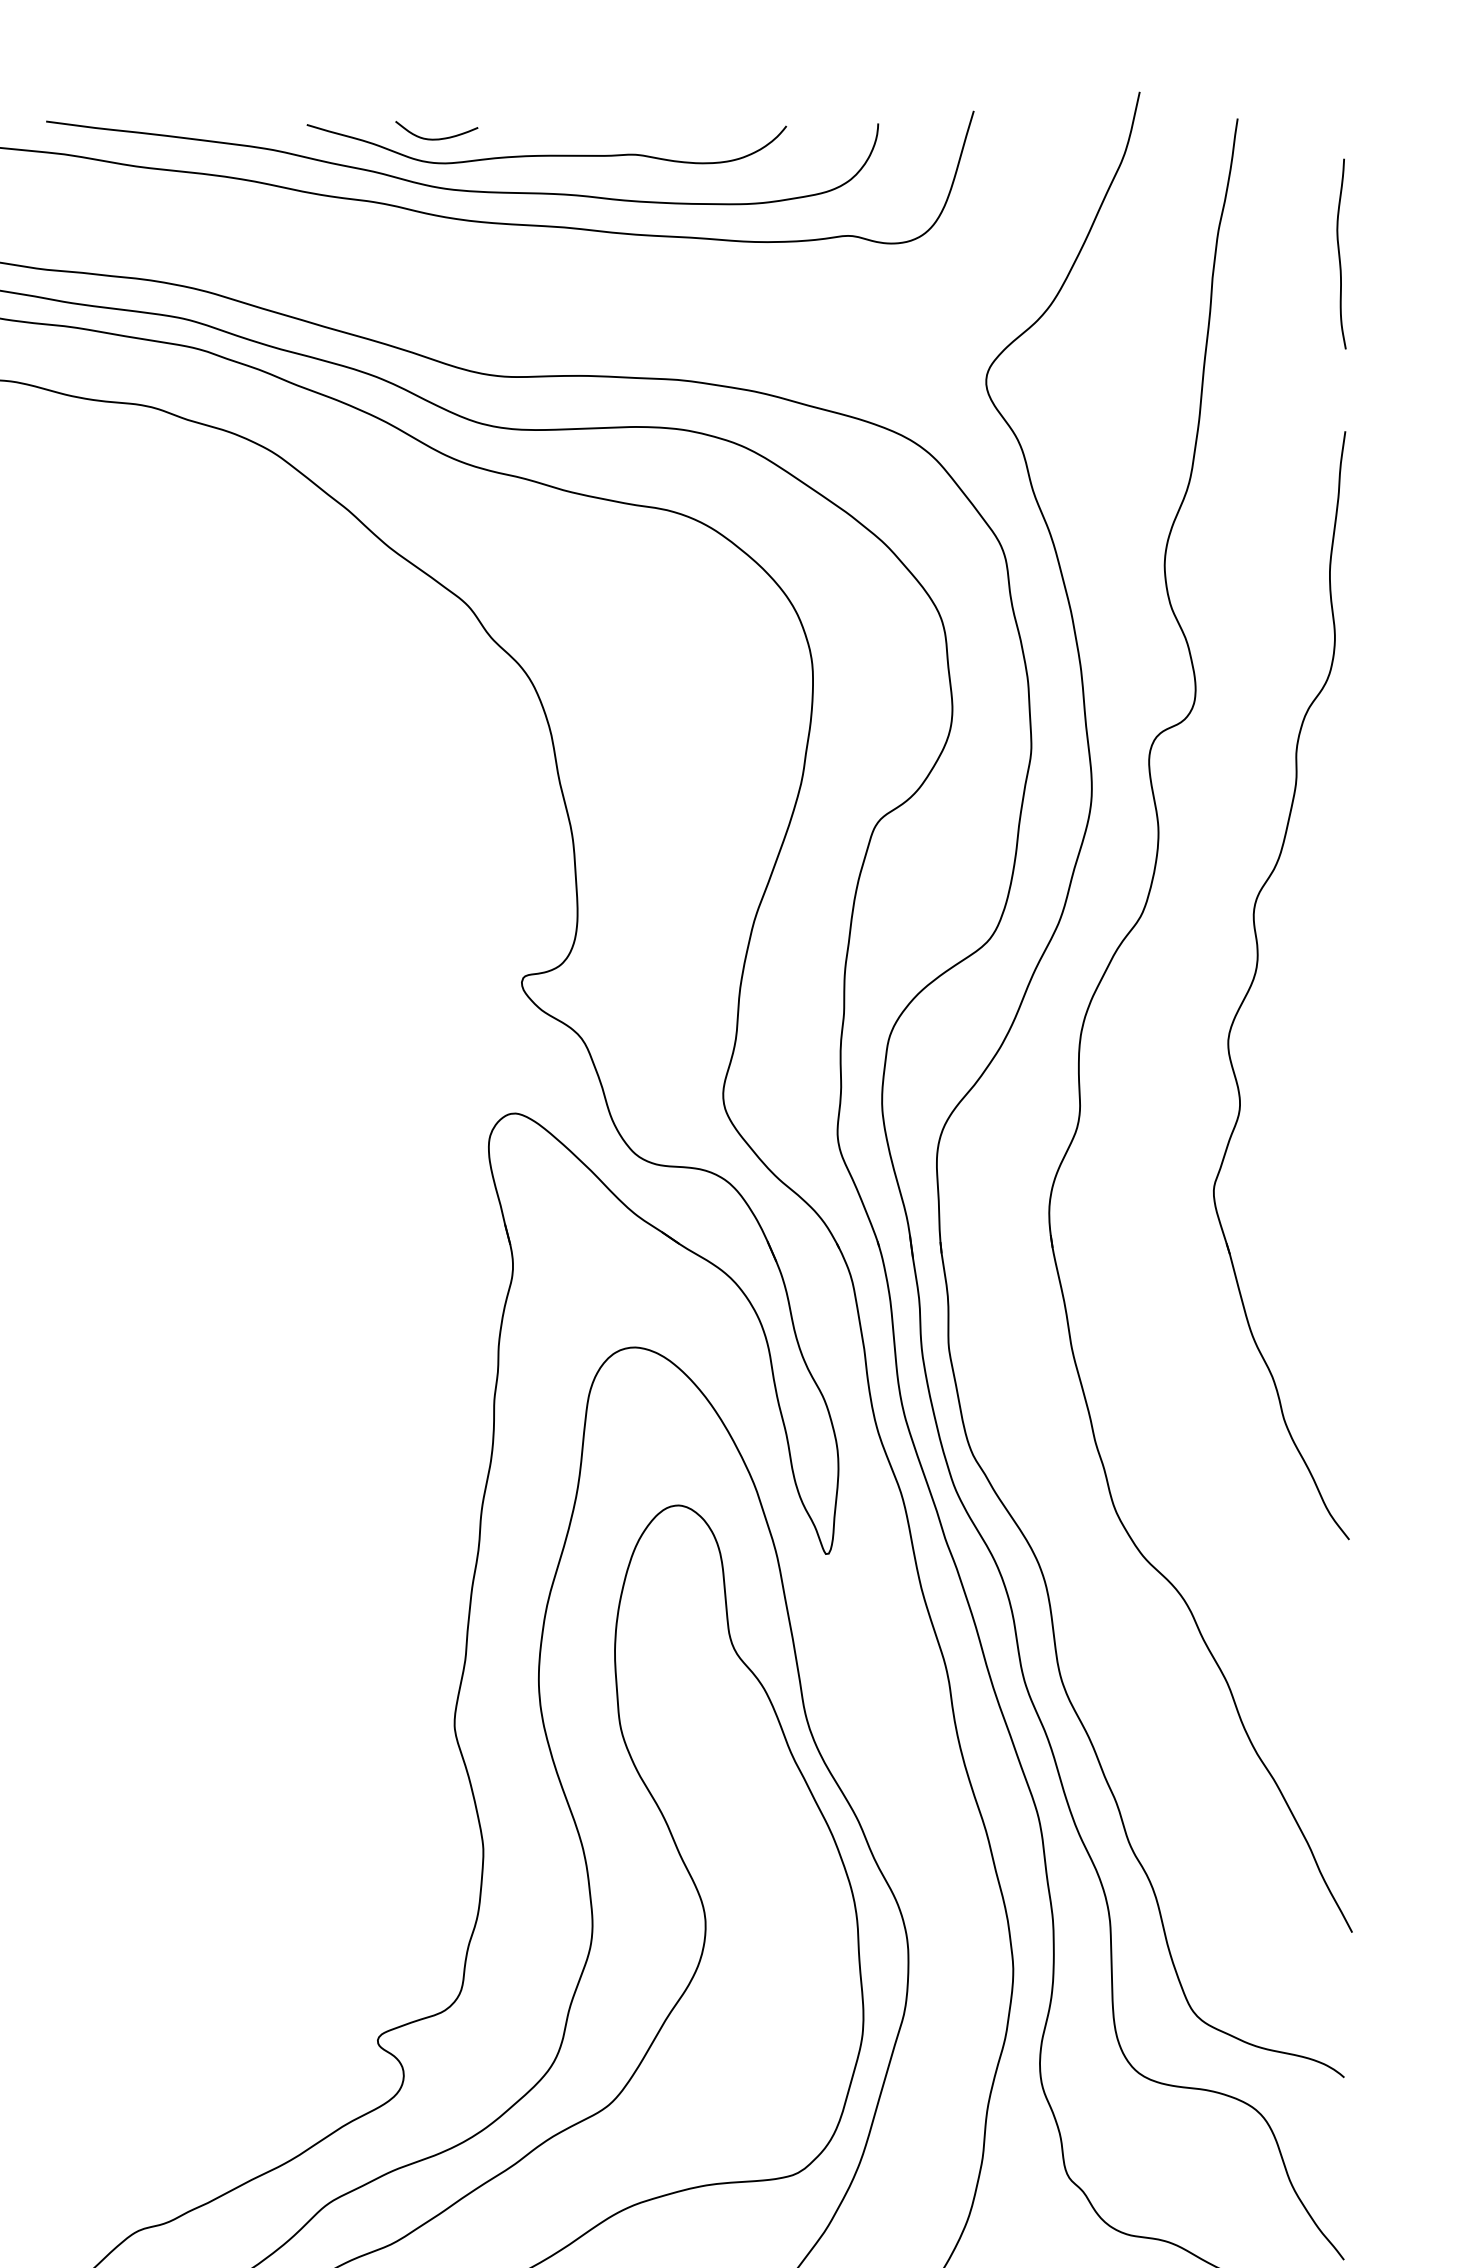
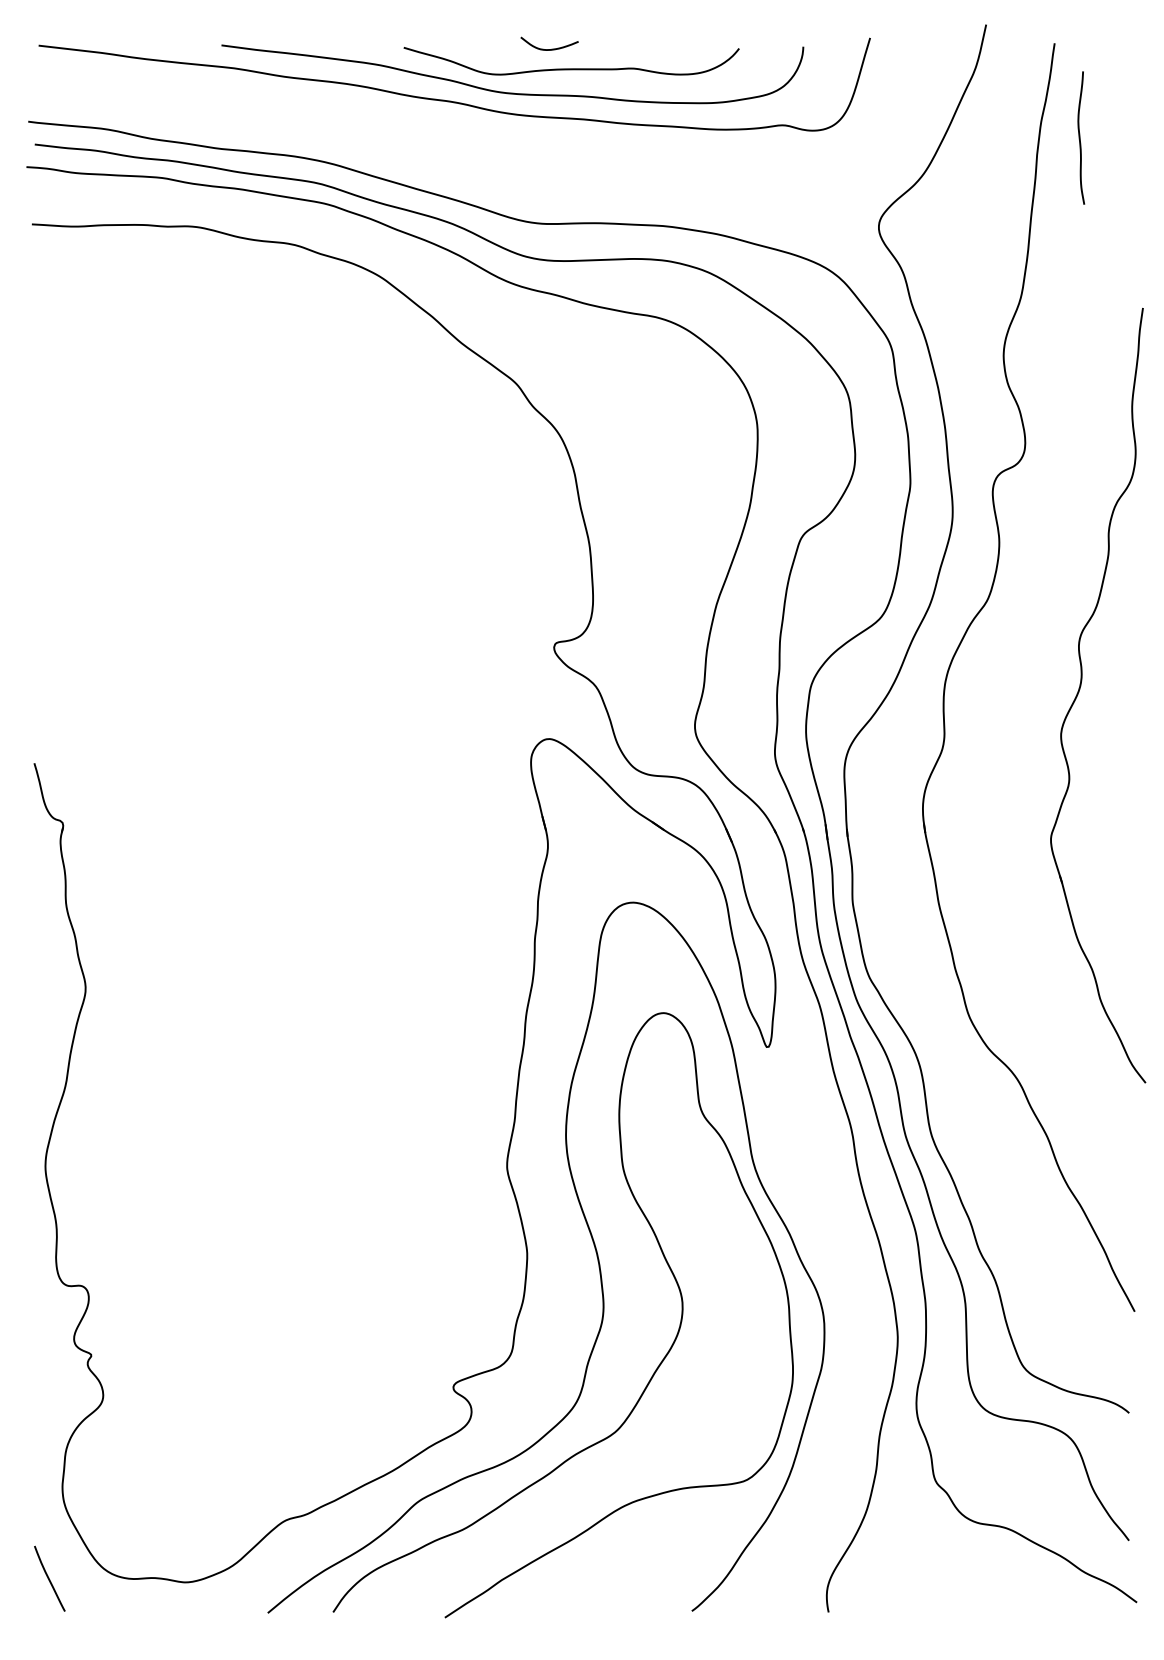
curve: (439, 137) -> (551, 48), moved
curve: (1340, 253) -> (1080, 137), moved
part: (1256, 976) -> (1080, 689), moved

